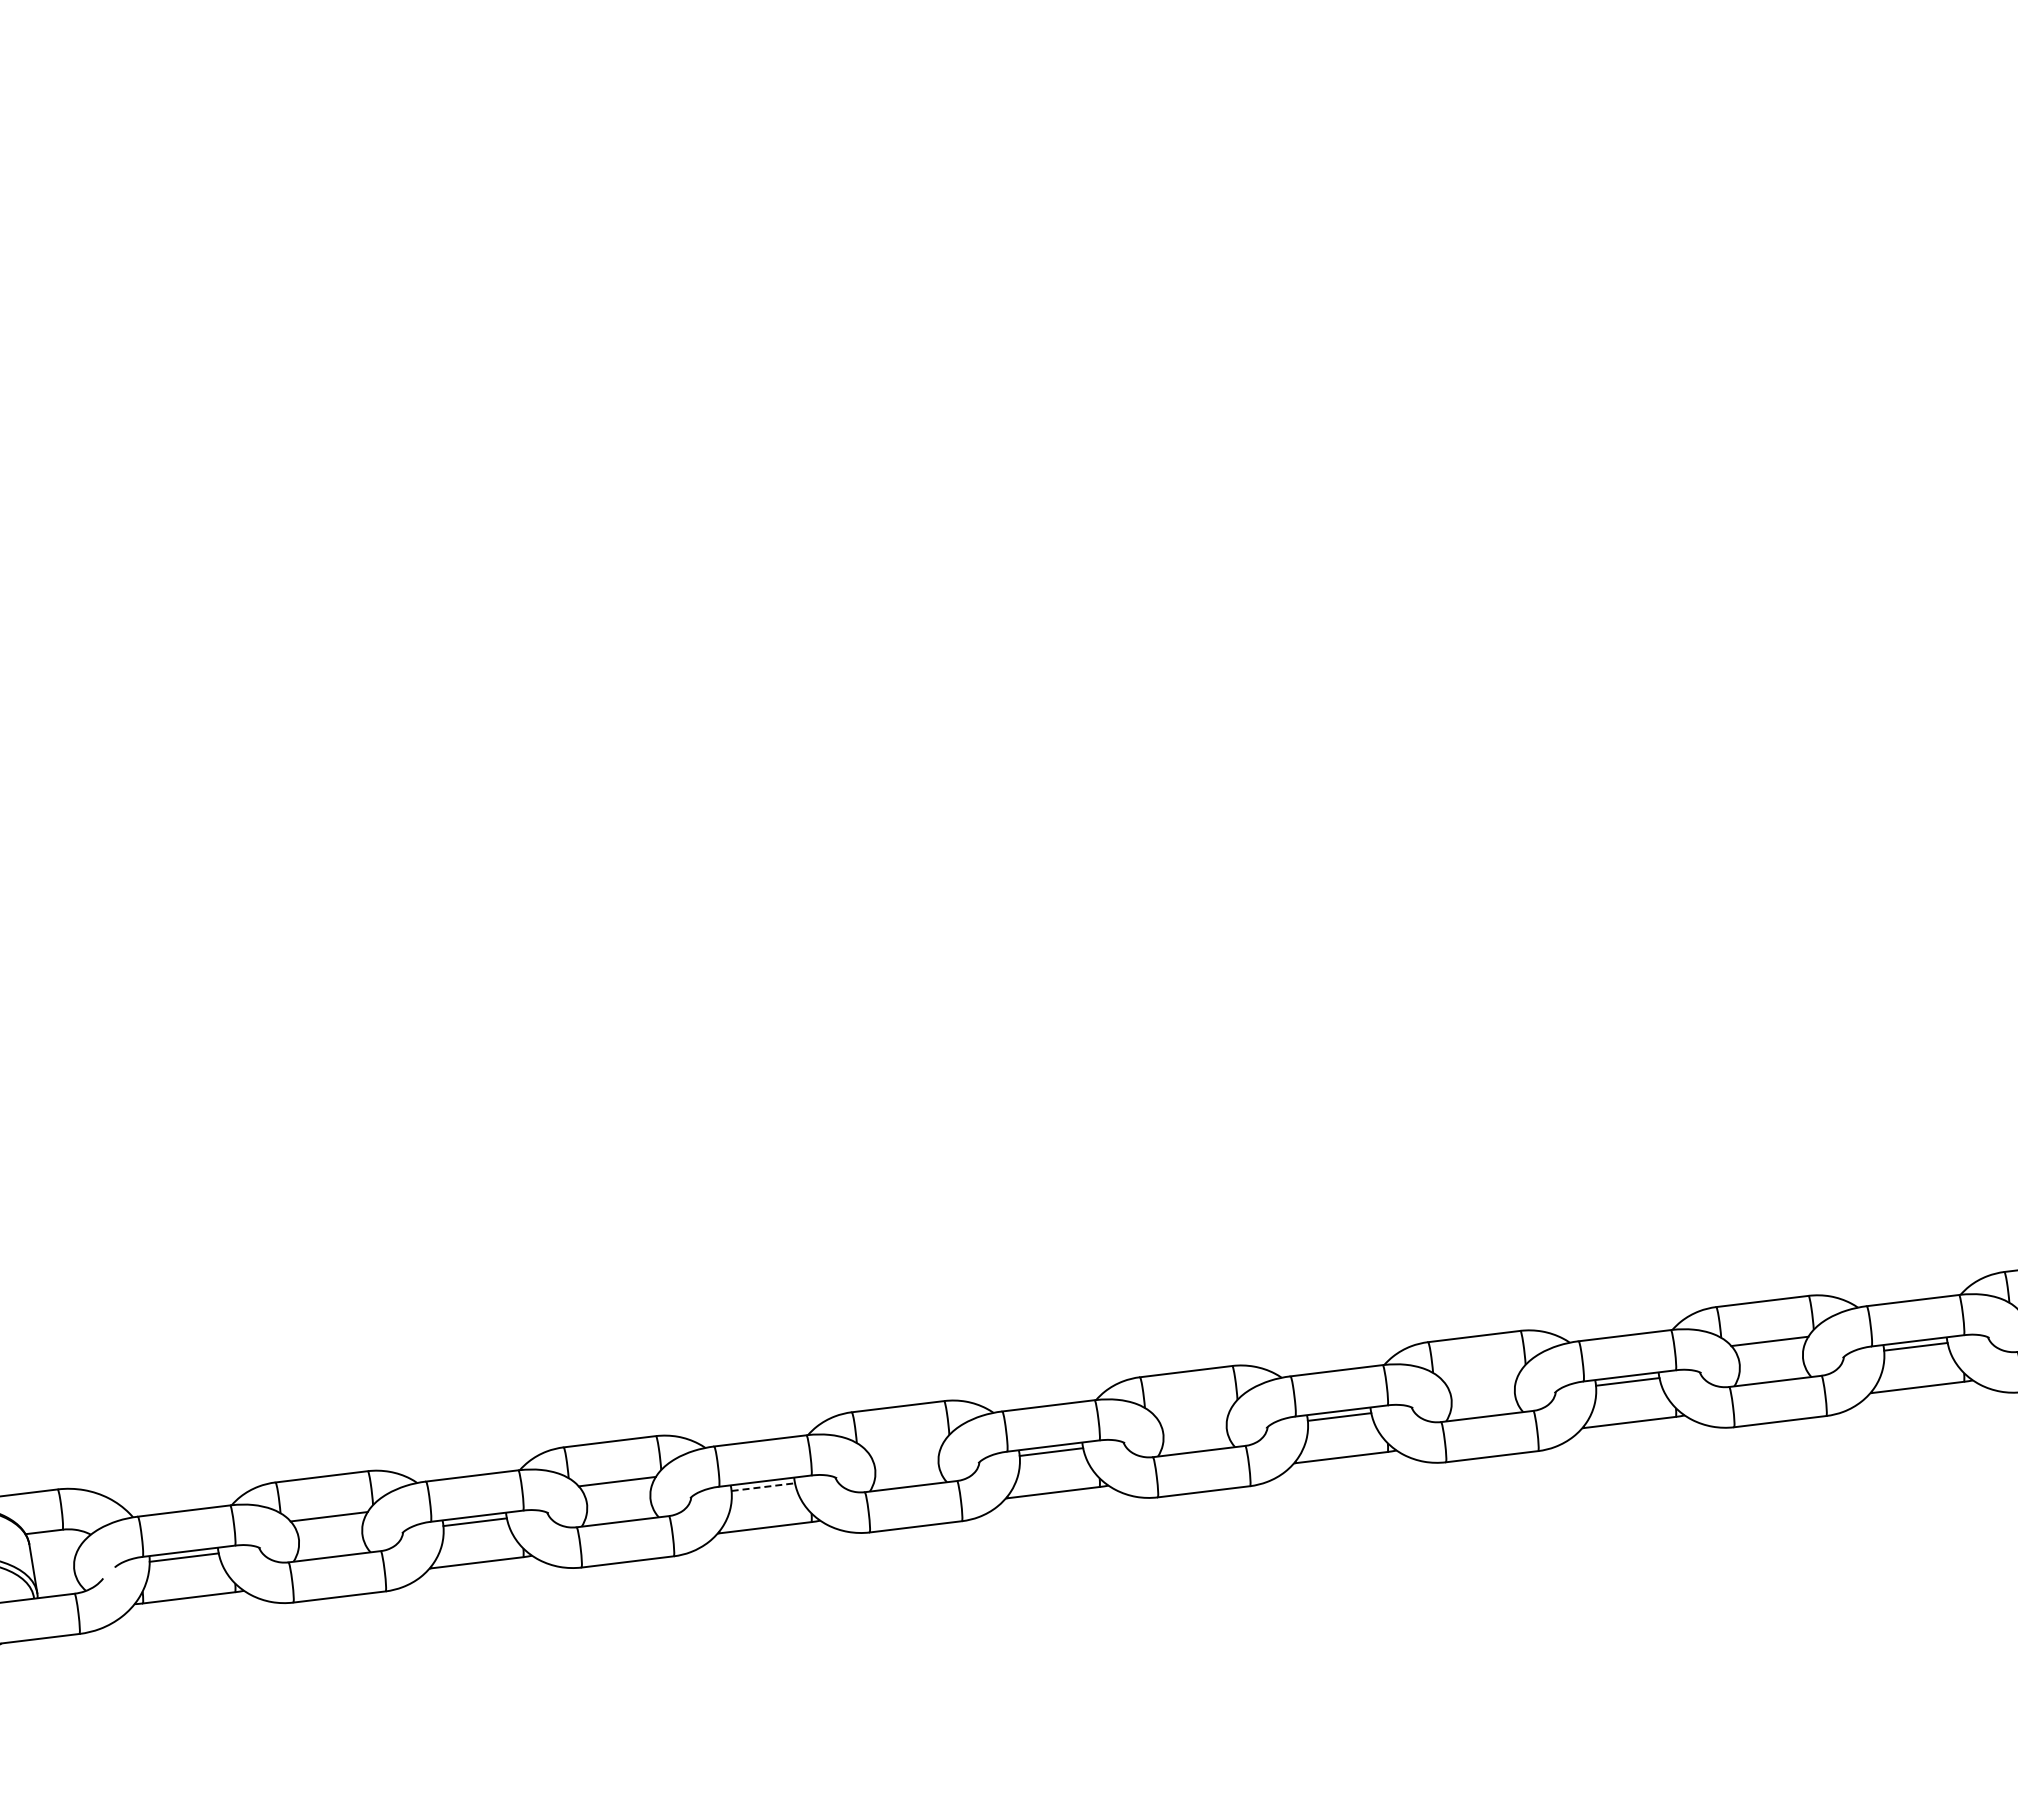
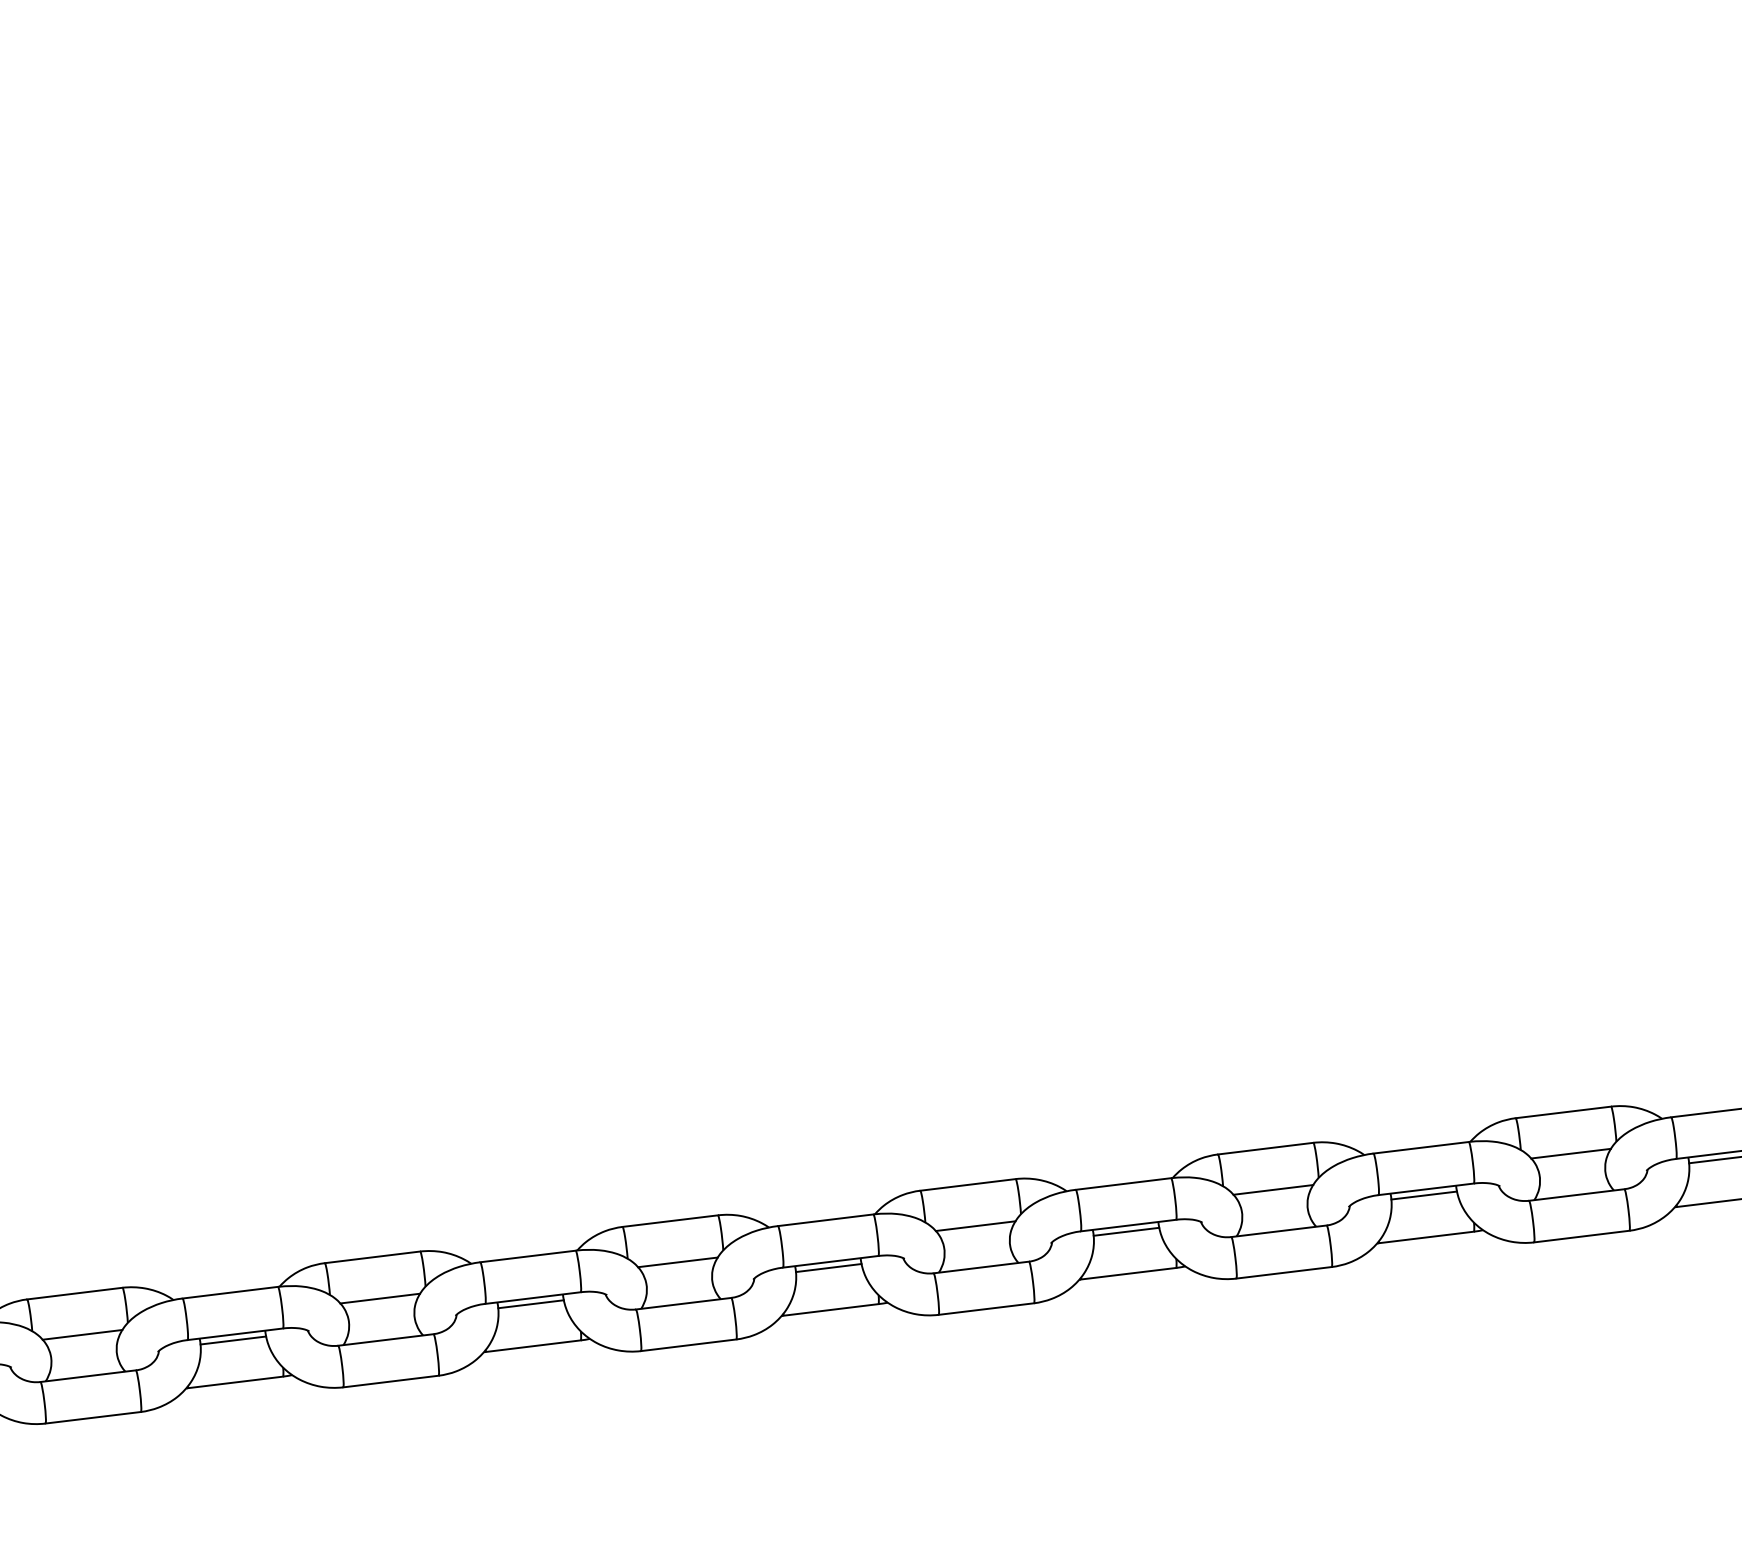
line: (1481, 1376) -> (1273, 1189), added
line: (1193, 1411) -> (975, 1226), added
line: (904, 1446) -> (676, 1262), added
line: (763, 1487) -> (531, 1304), dashed -> solid

